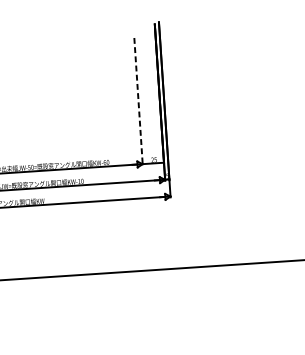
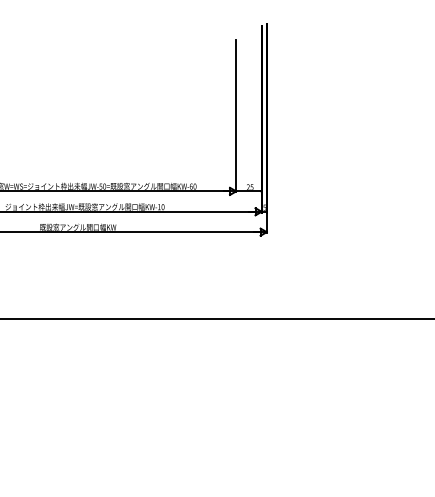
line: (138, 101) -> (236, 116), dashed -> solid

